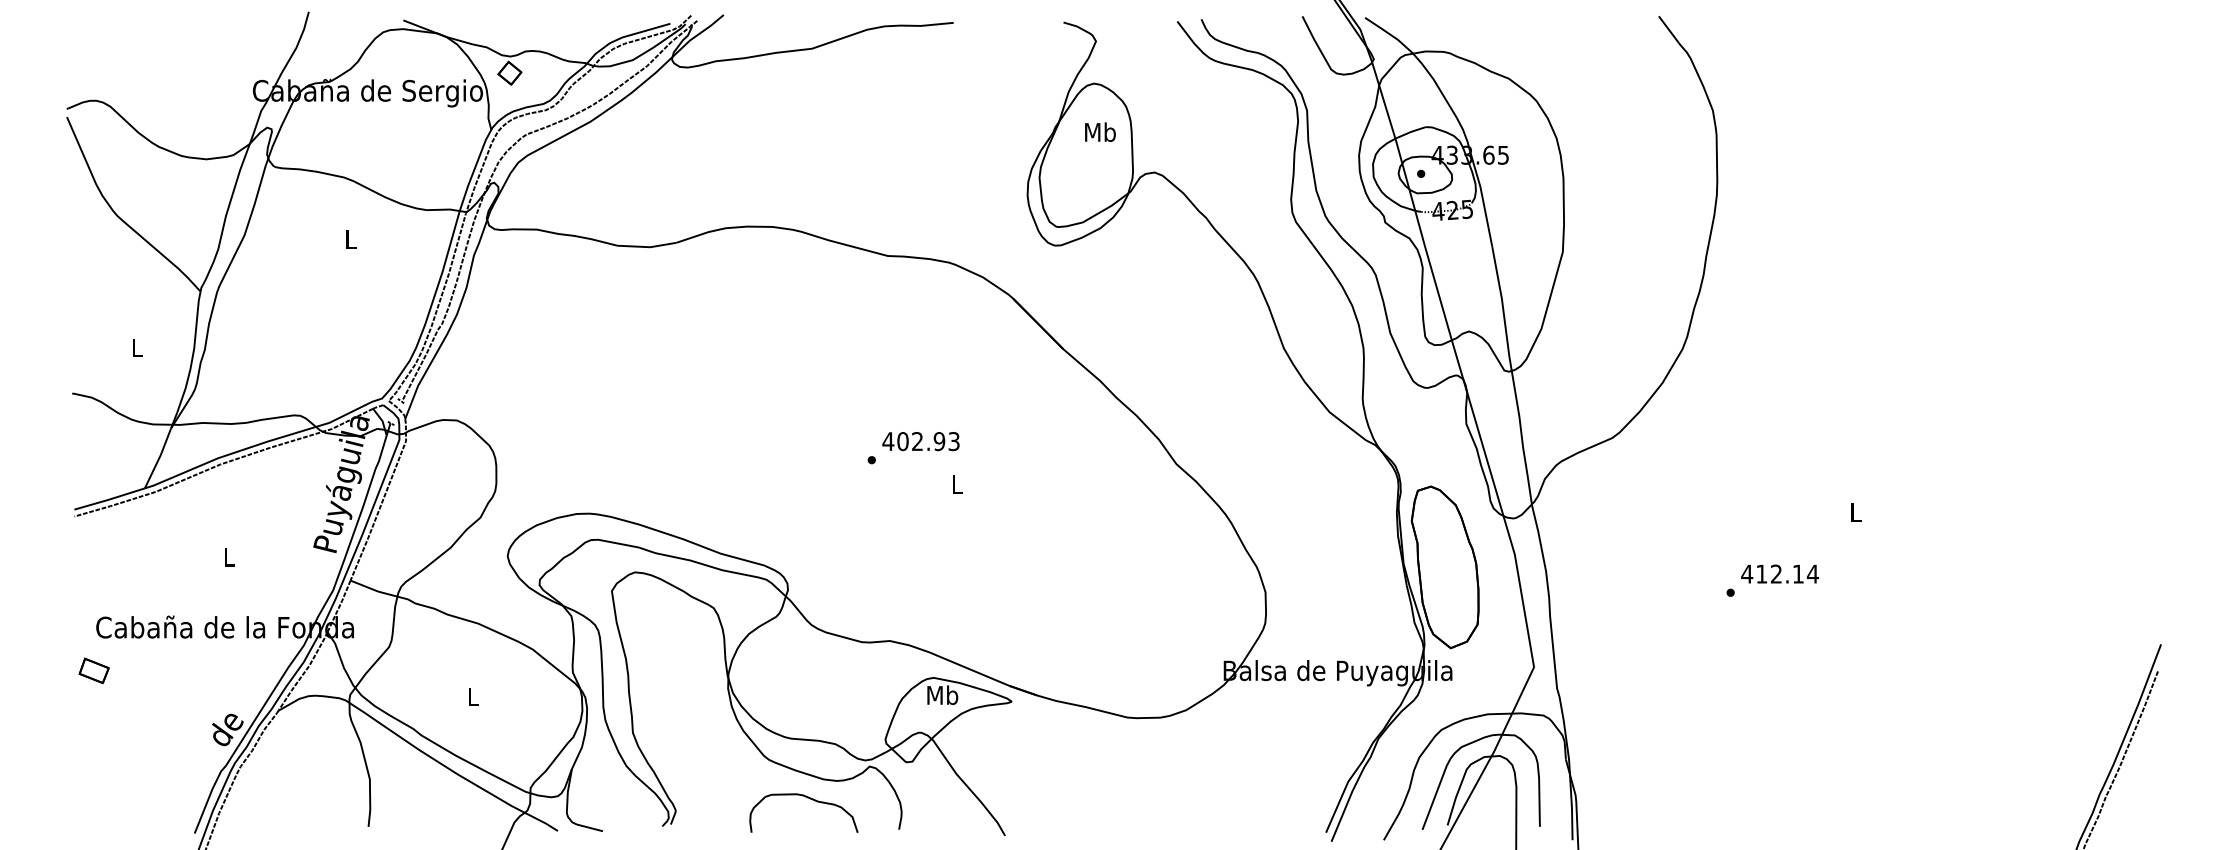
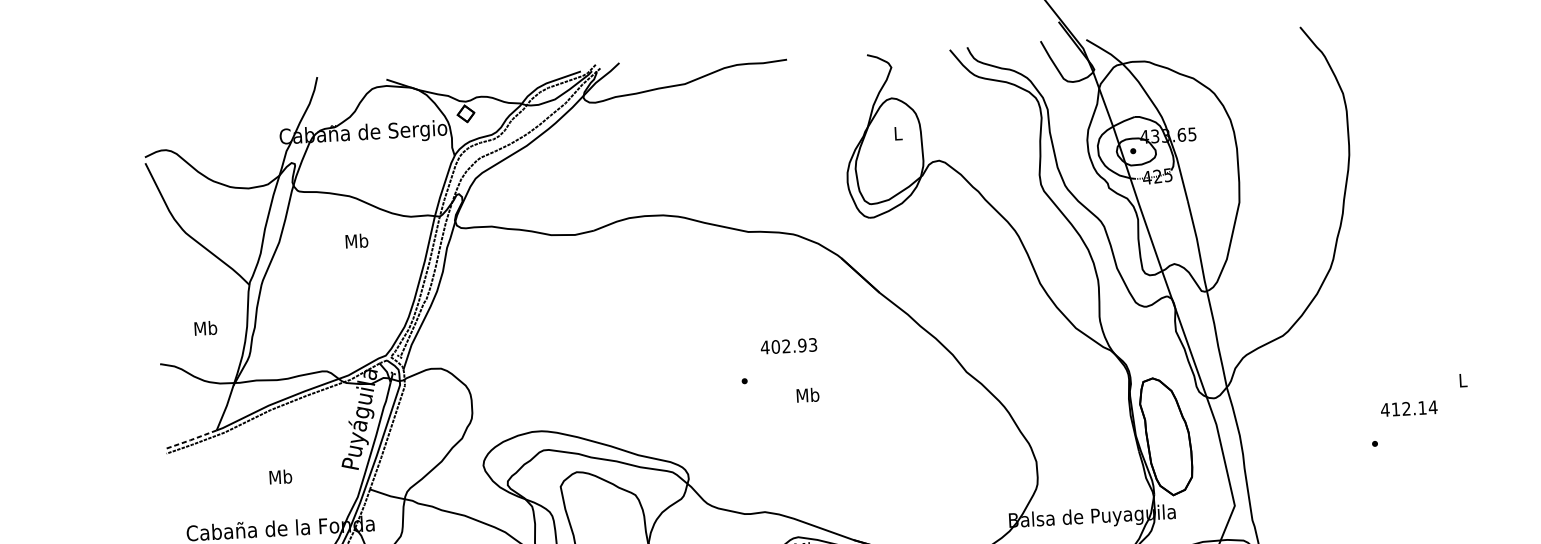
text: (1100, 131) -> (898, 132), Mb -> L
text: (350, 239) -> (356, 241), L -> Mb
text: (137, 347) -> (205, 328), L -> Mb
text: (920, 441) -> (788, 346), moved
text: (957, 483) -> (807, 394), L -> Mb
line: (109, 499) -> (191, 439), solid -> dashed
text: (228, 556) -> (280, 476), L -> Mb
text: (1779, 573) -> (1408, 408), moved

